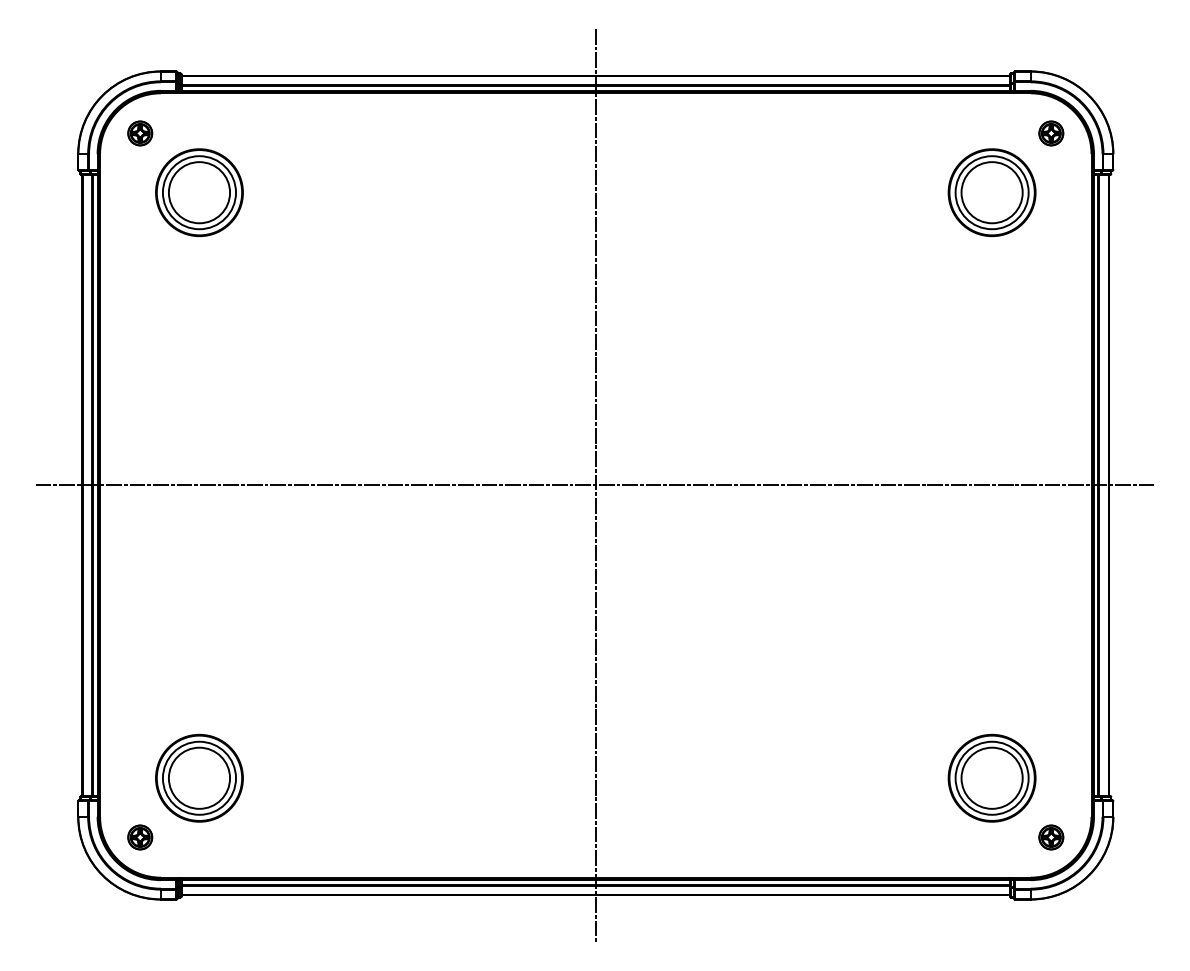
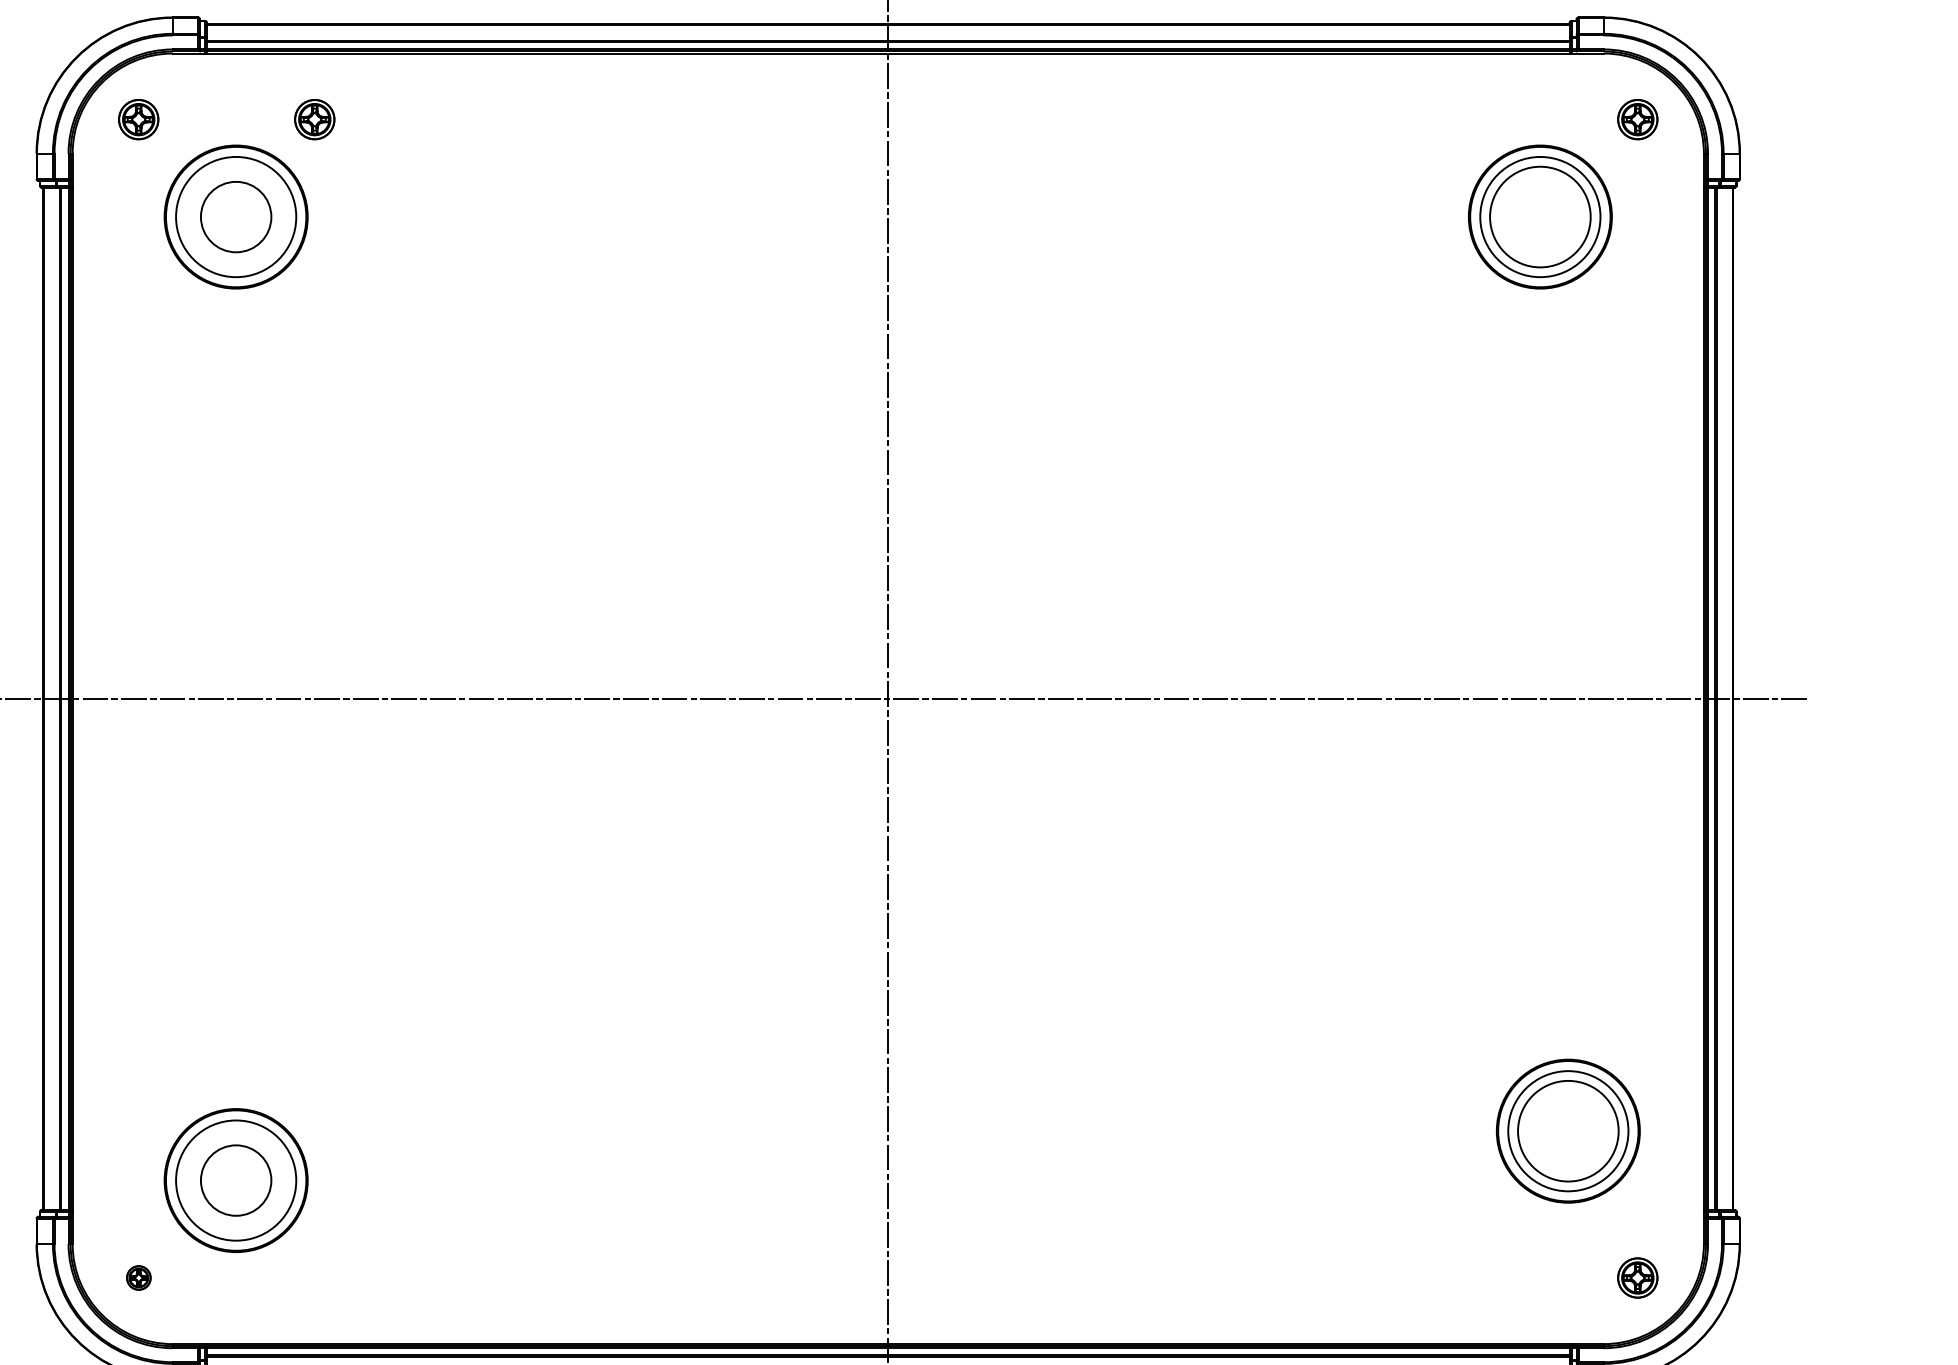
part: (247, 133) -> (315, 119), added
circle: (199, 192) -> (236, 216), size x0.7
circle: (199, 777) -> (236, 1179), size x0.7
part: (991, 777) -> (1567, 1129), moved
part: (140, 837) -> (139, 1278), size x0.6

